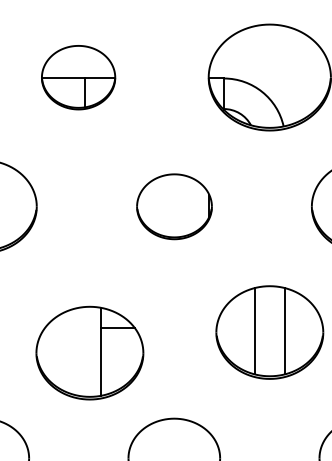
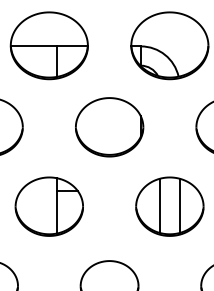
part: (77, 77) -> (48, 45), size x1.67
part: (174, 207) -> (109, 127), size x1.43
part: (88, 352) -> (48, 206), moved

